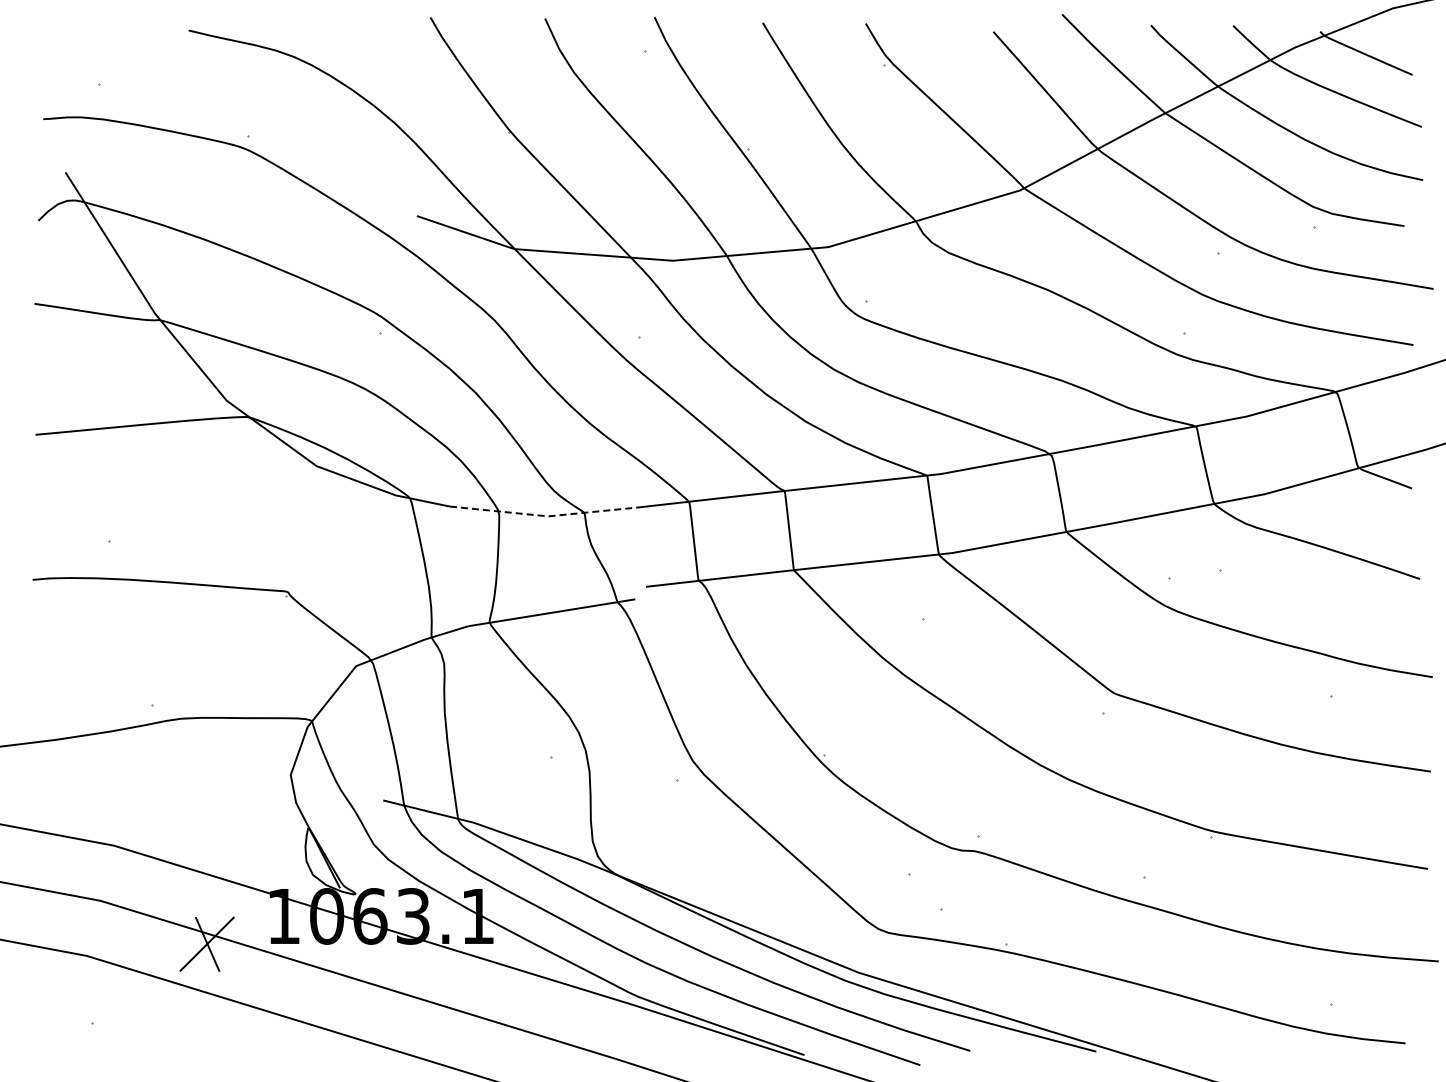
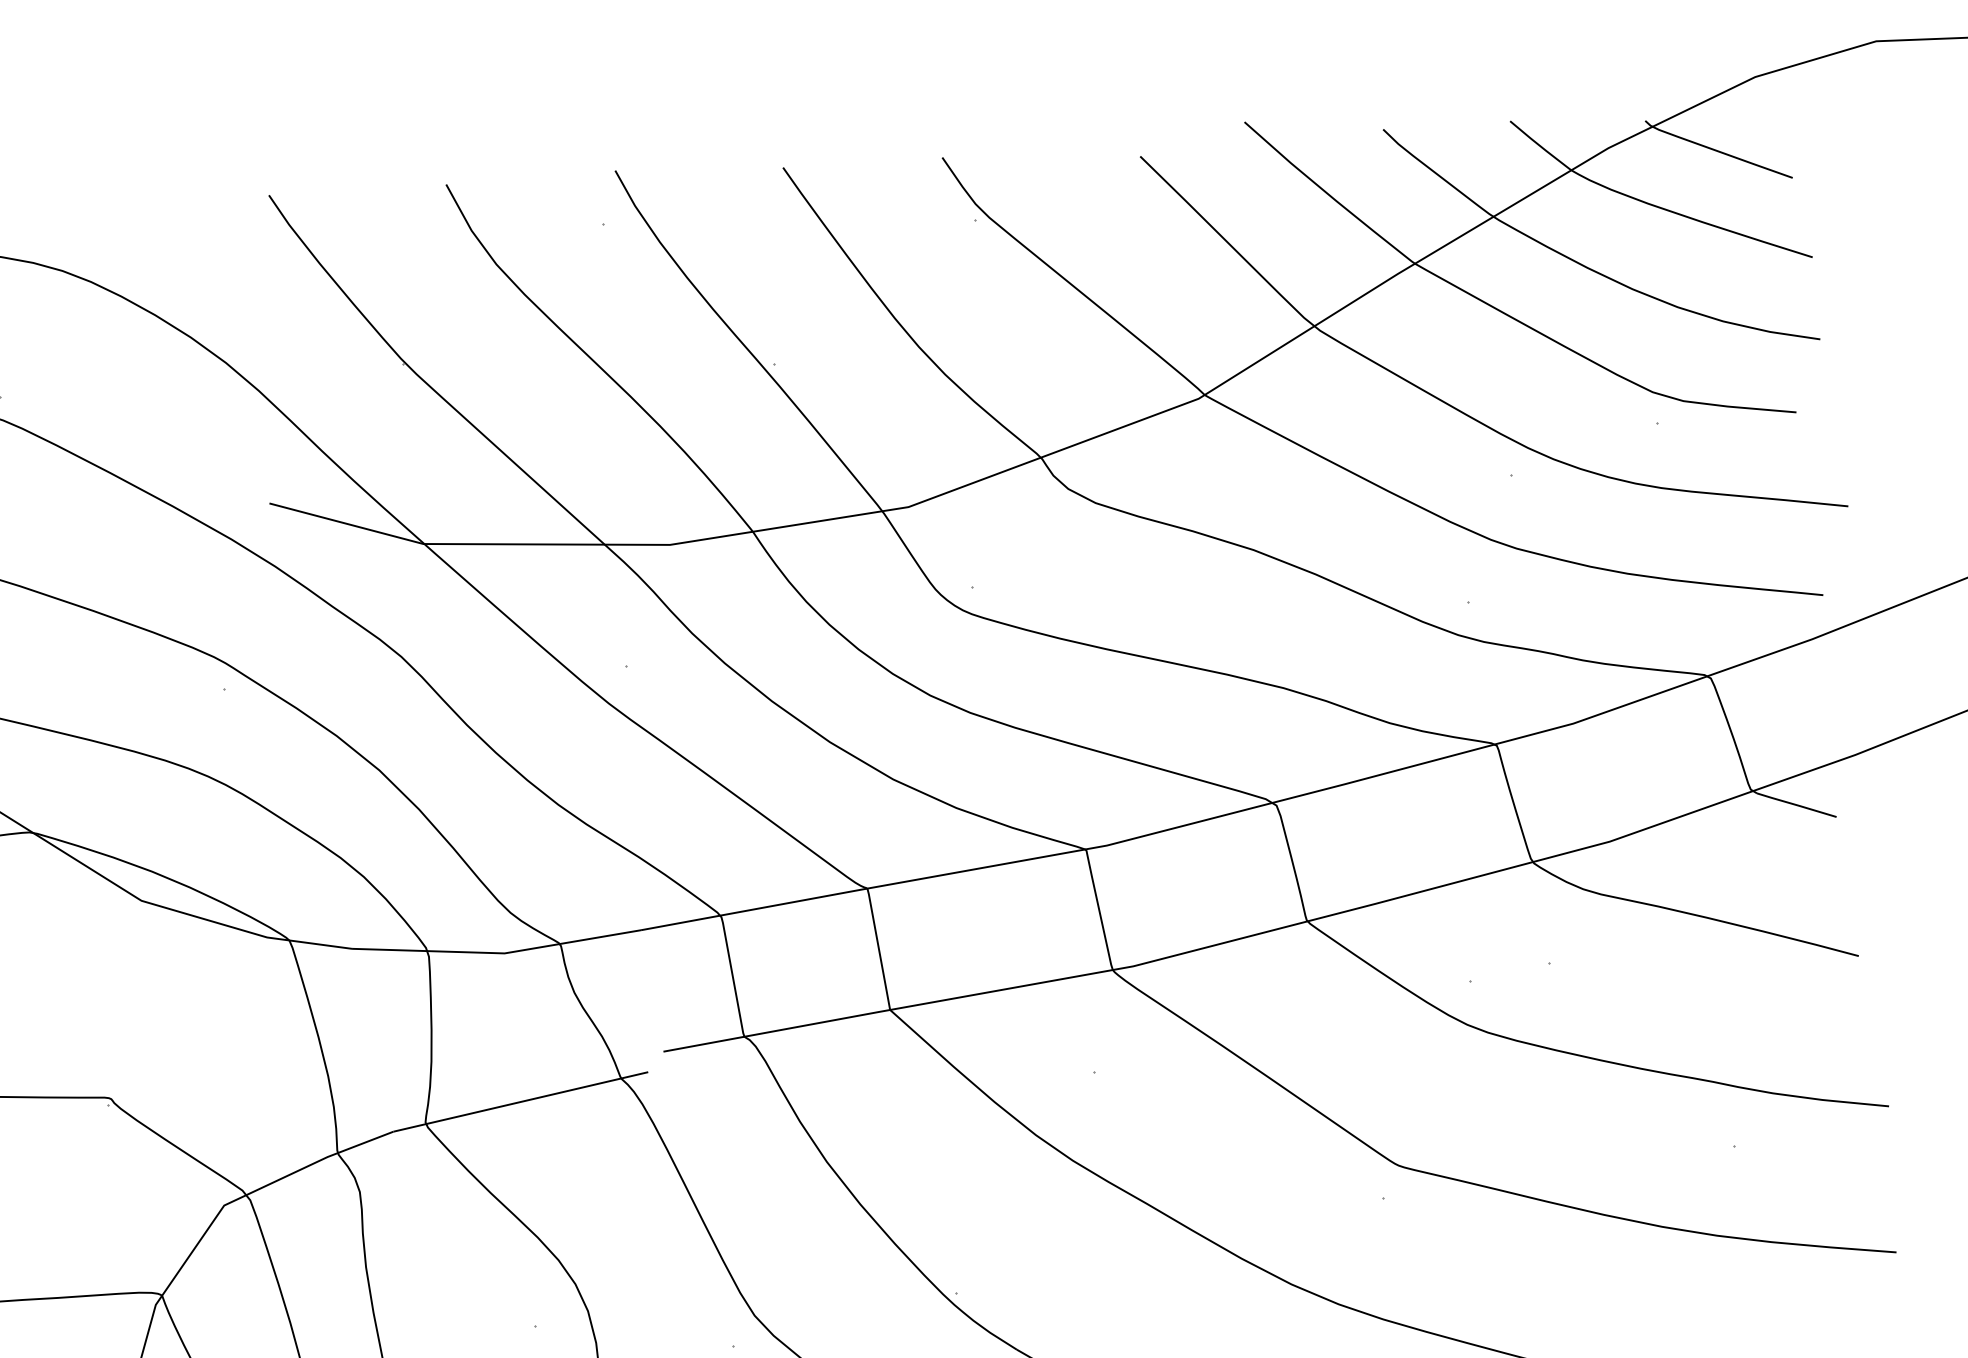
line: (544, 516) -> (499, 953), dashed -> solid

